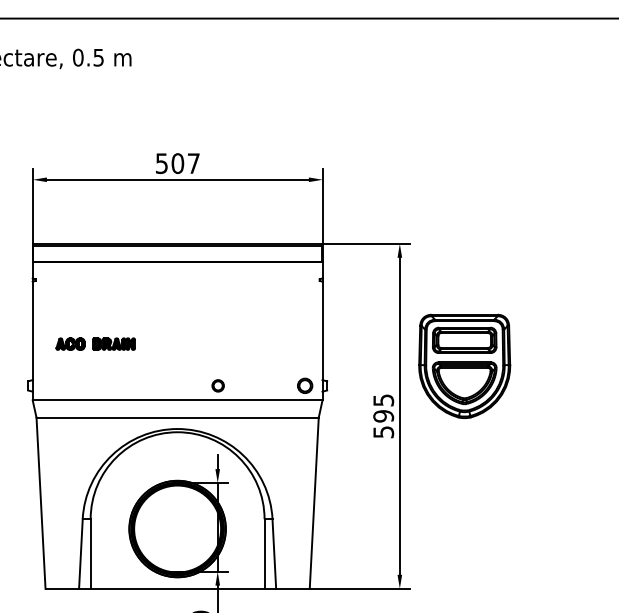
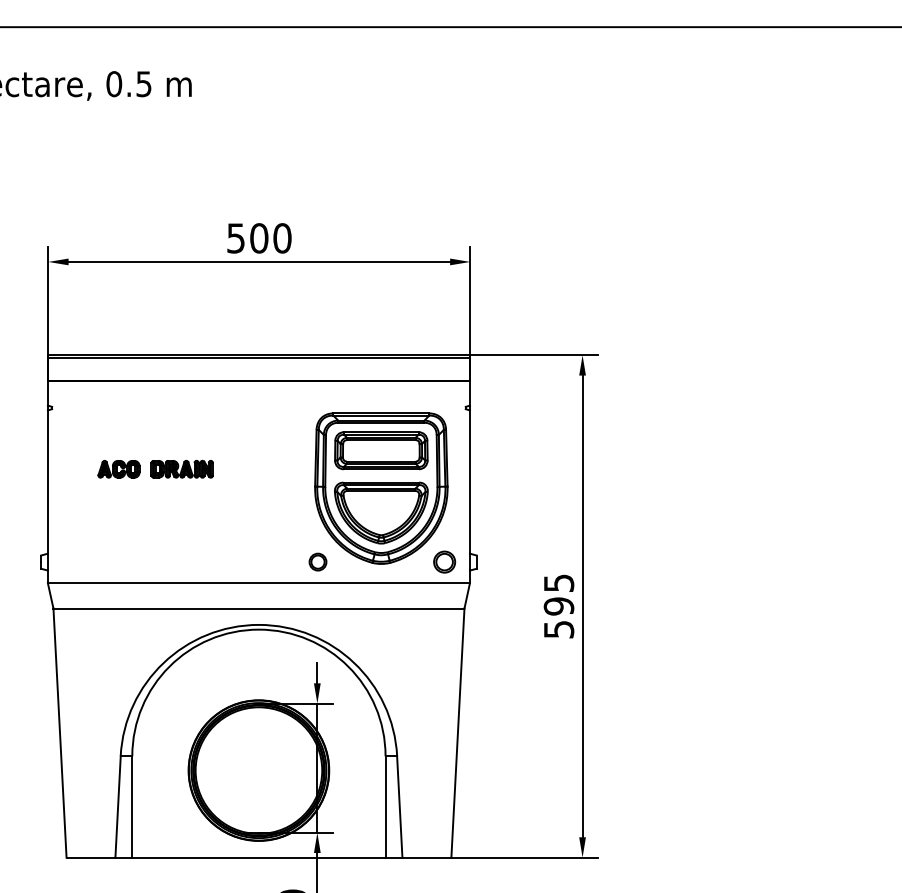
text: (193, 163) -> (282, 238), 507 -> 500
part: (95, 343) -> (155, 468), moved
part: (464, 365) -> (381, 487), moved

